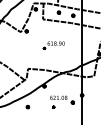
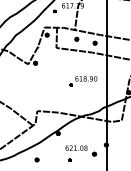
part: (54, 45) -> (83, 81), moved

